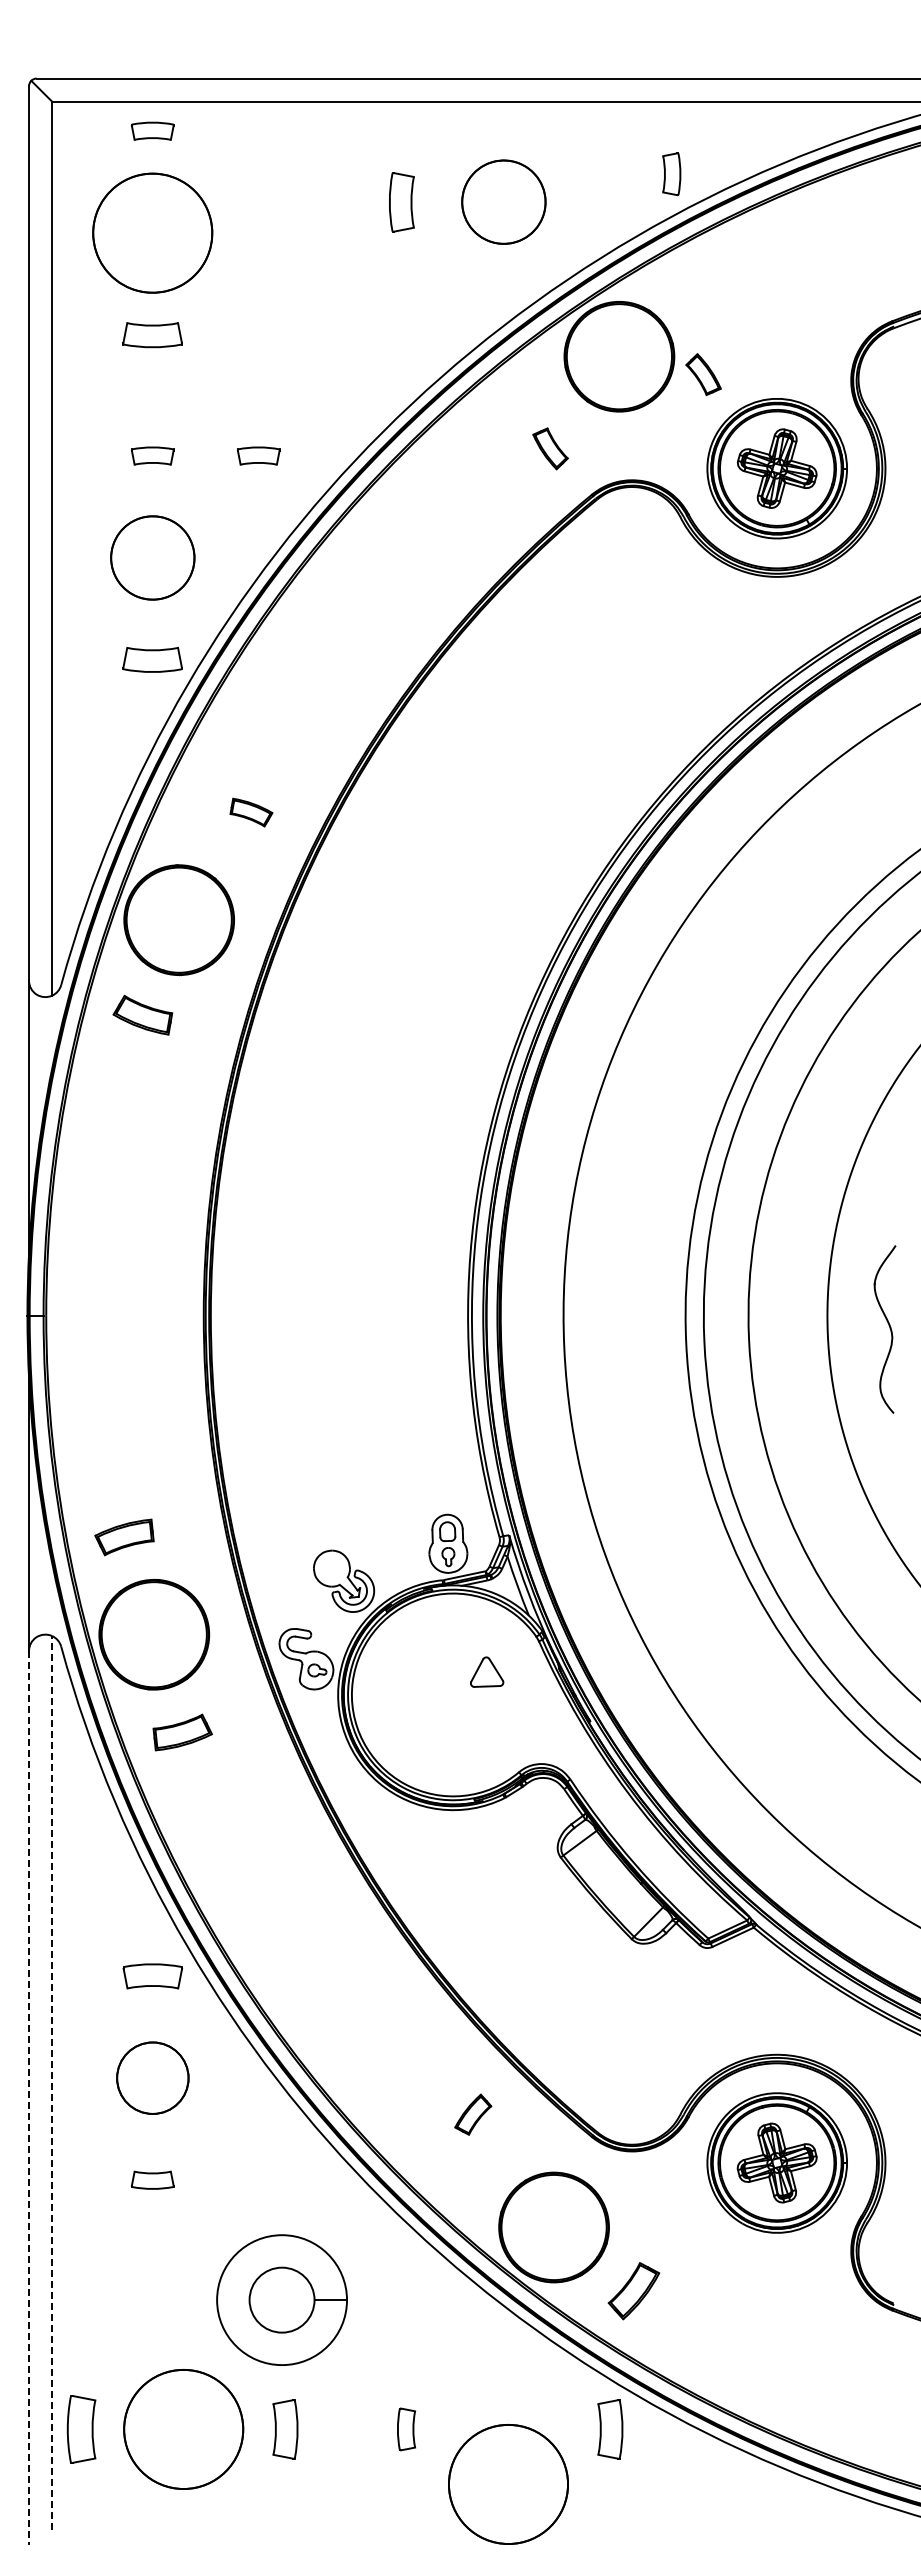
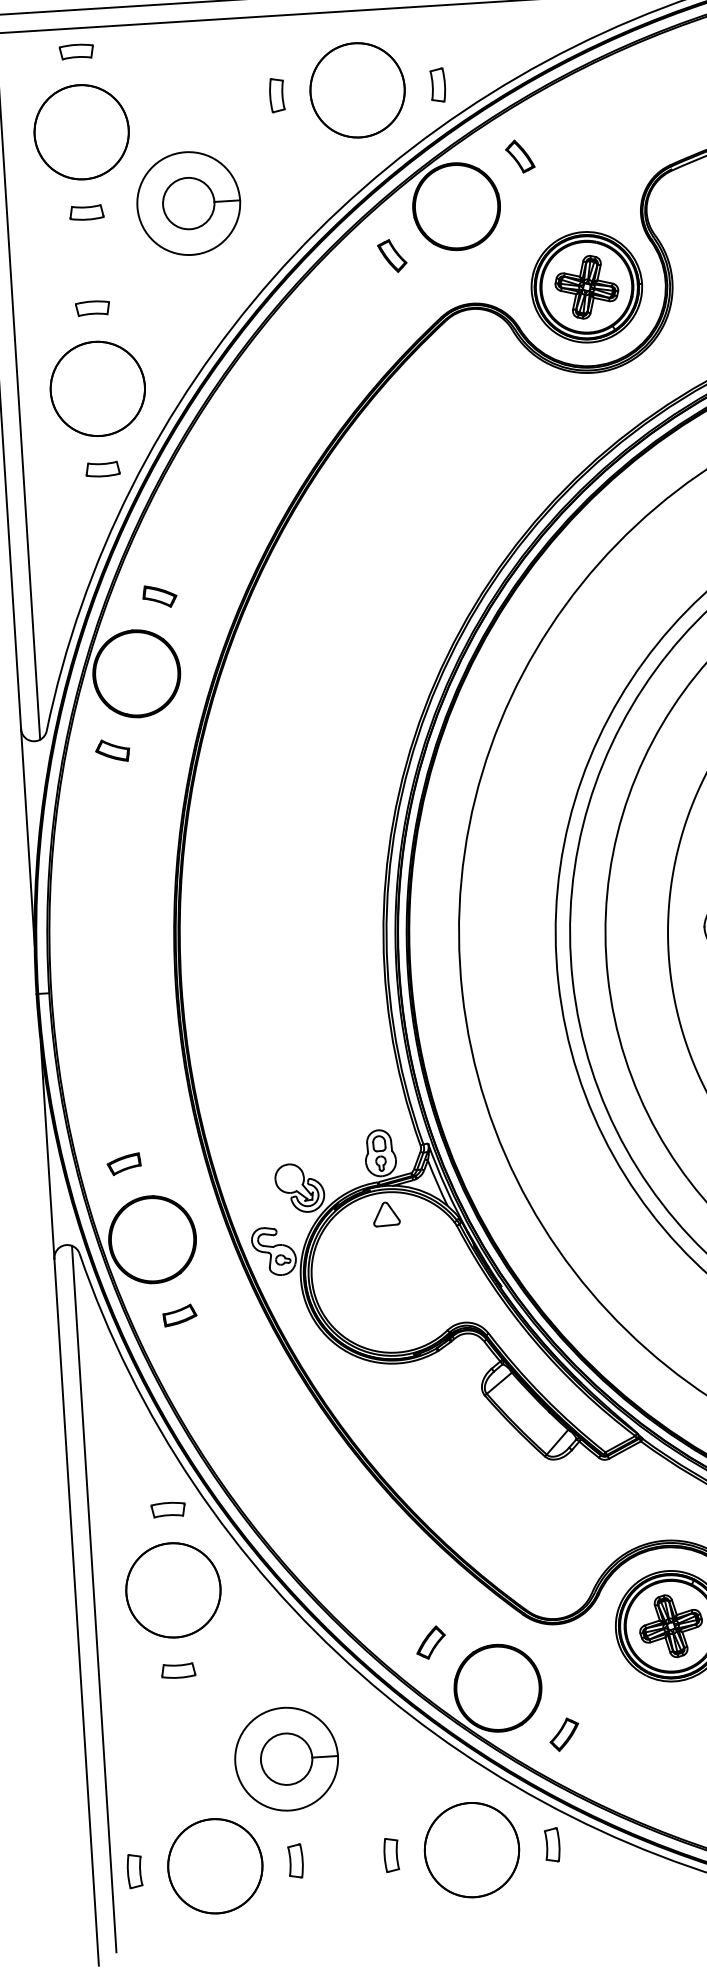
part: (671, 174) -> (437, 85), moved
part: (401, 201) -> (276, 94), size x0.71
circle: (503, 201) -> (357, 89), size x1.43
part: (281, 331) -> (188, 203), added
part: (152, 334) -> (86, 212), size x0.71
part: (703, 374) -> (520, 156), moved
part: (550, 448) -> (392, 255), moved
part: (258, 455) -> (176, 302), removed
circle: (152, 557) -> (97, 388), size x1.43
part: (152, 659) -> (102, 469), size x0.71
part: (251, 812) -> (159, 596), moved
part: (142, 1015) -> (112, 750), size x0.71
part: (124, 1537) -> (124, 1164), size x0.71
part: (487, 1671) -> (386, 1213), moved
part: (182, 1731) -> (179, 1314), size x0.71
part: (152, 1976) -> (168, 1509), size x0.71
circle: (152, 2077) -> (173, 1589), size x1.67
line: (52, 2083) -> (94, 1599), dashed -> solid
line: (29, 2098) -> (77, 1612), dashed -> solid
part: (473, 2114) -> (431, 1642), moved
part: (634, 2291) -> (564, 1734), size x0.71
part: (81, 2429) -> (134, 1871), size x0.62
part: (285, 2429) -> (295, 1861), size x0.71
part: (610, 2429) -> (552, 1845), size x0.71
circle: (508, 2484) -> (472, 1850), moved

